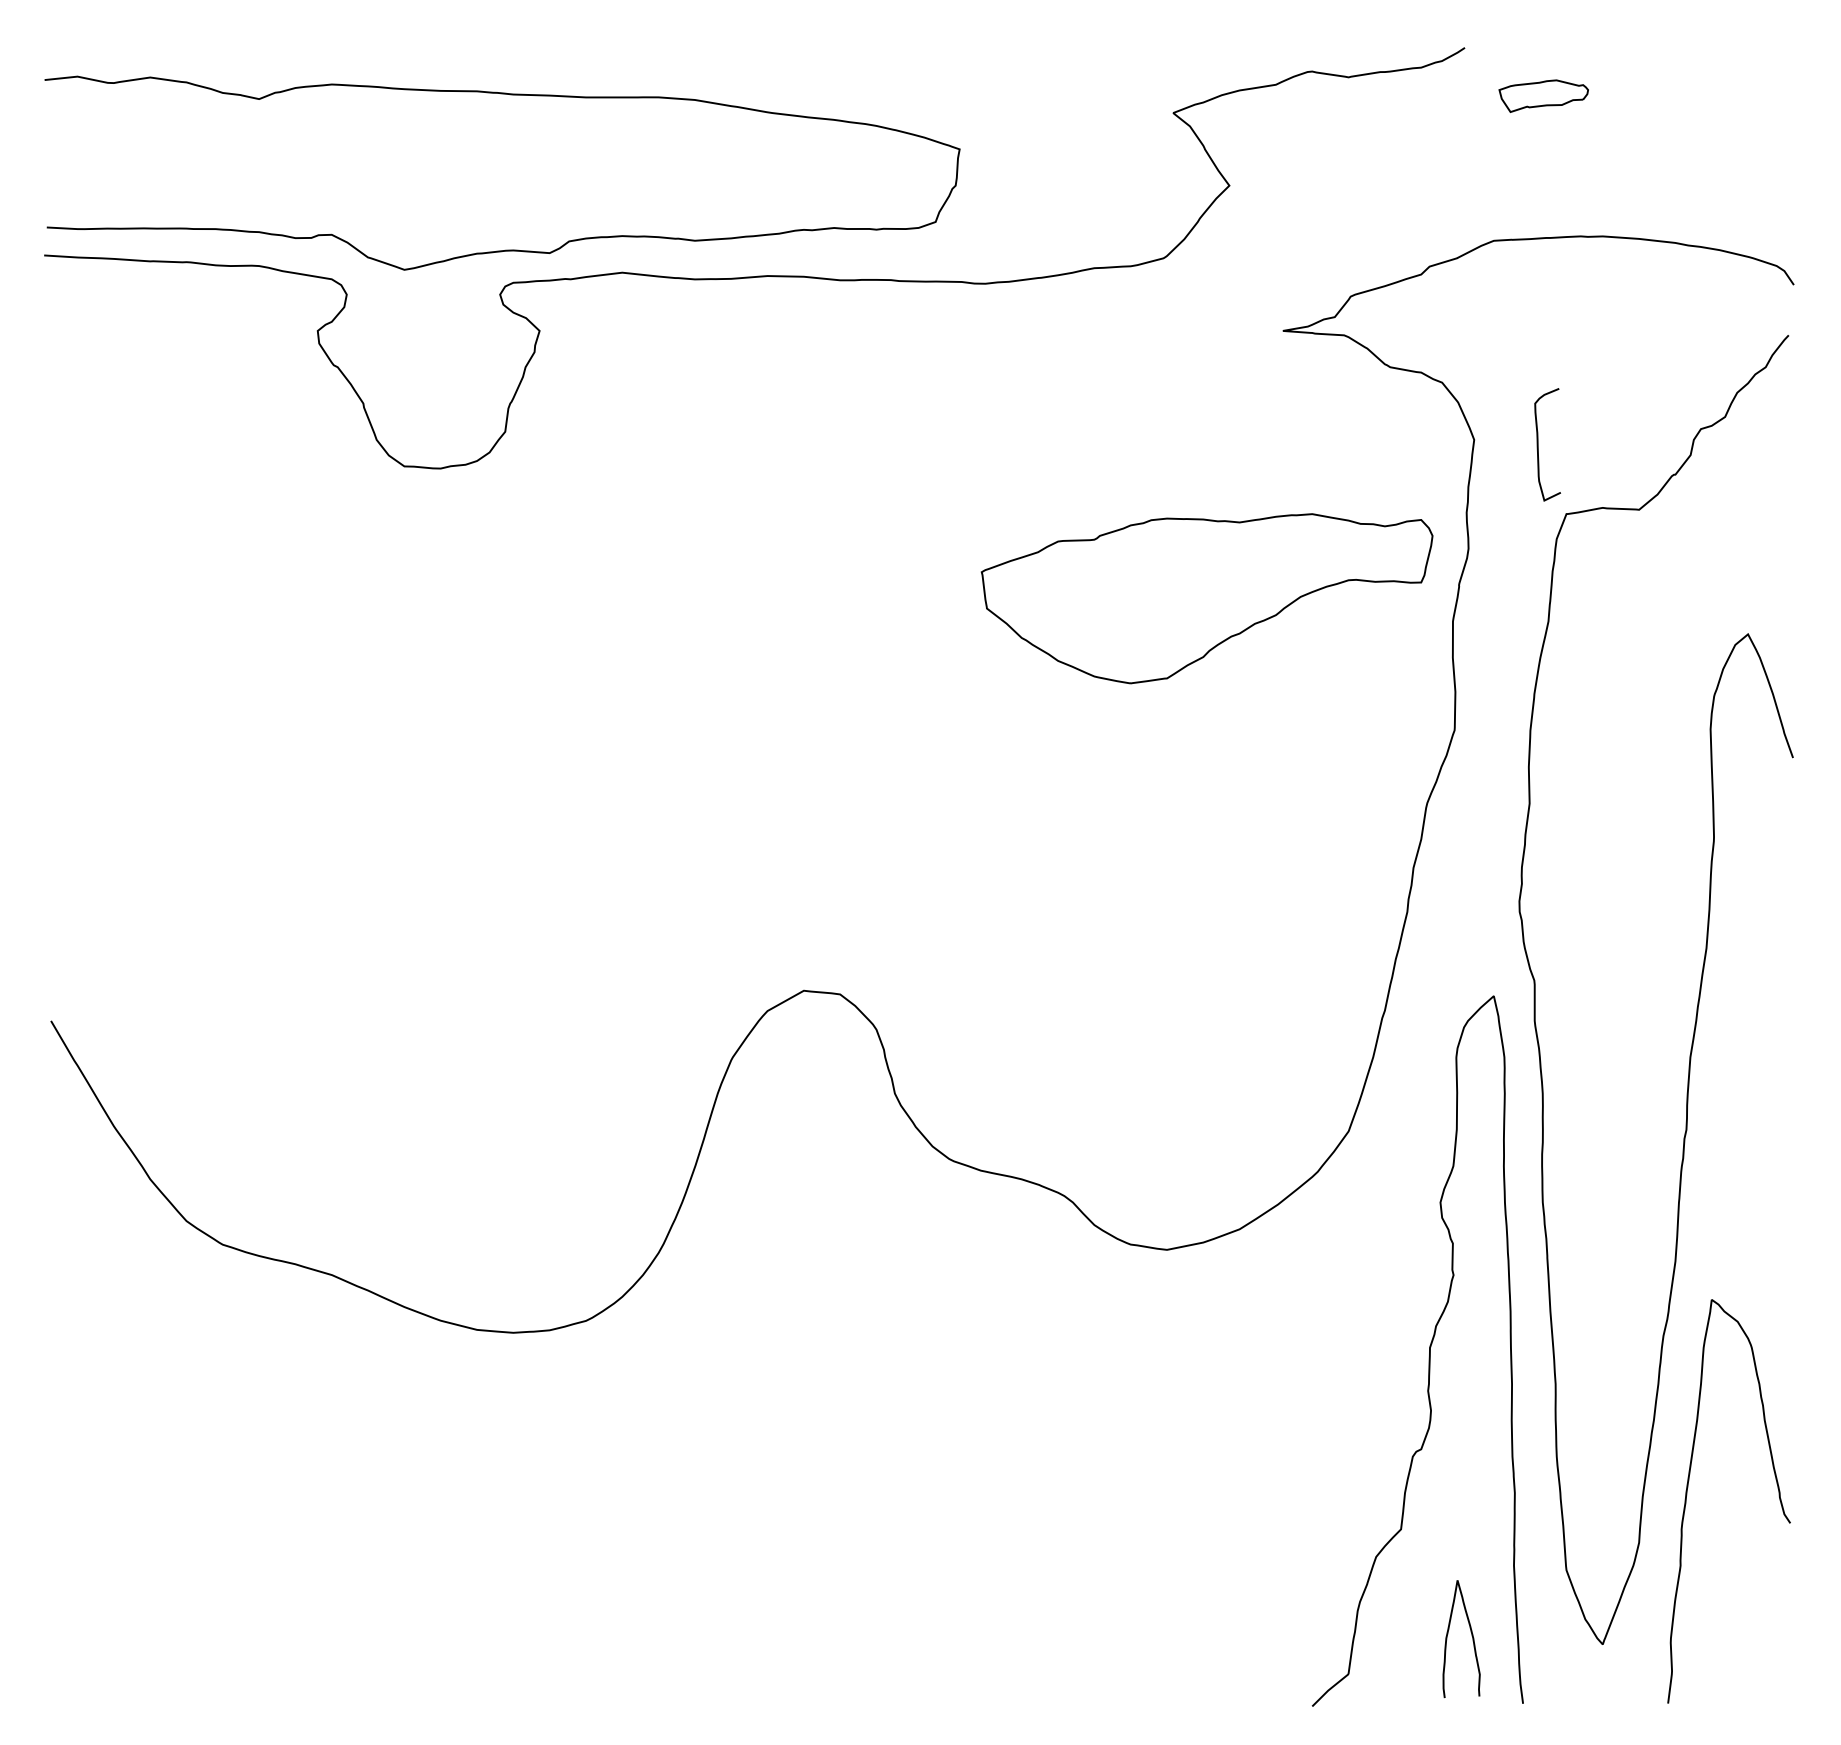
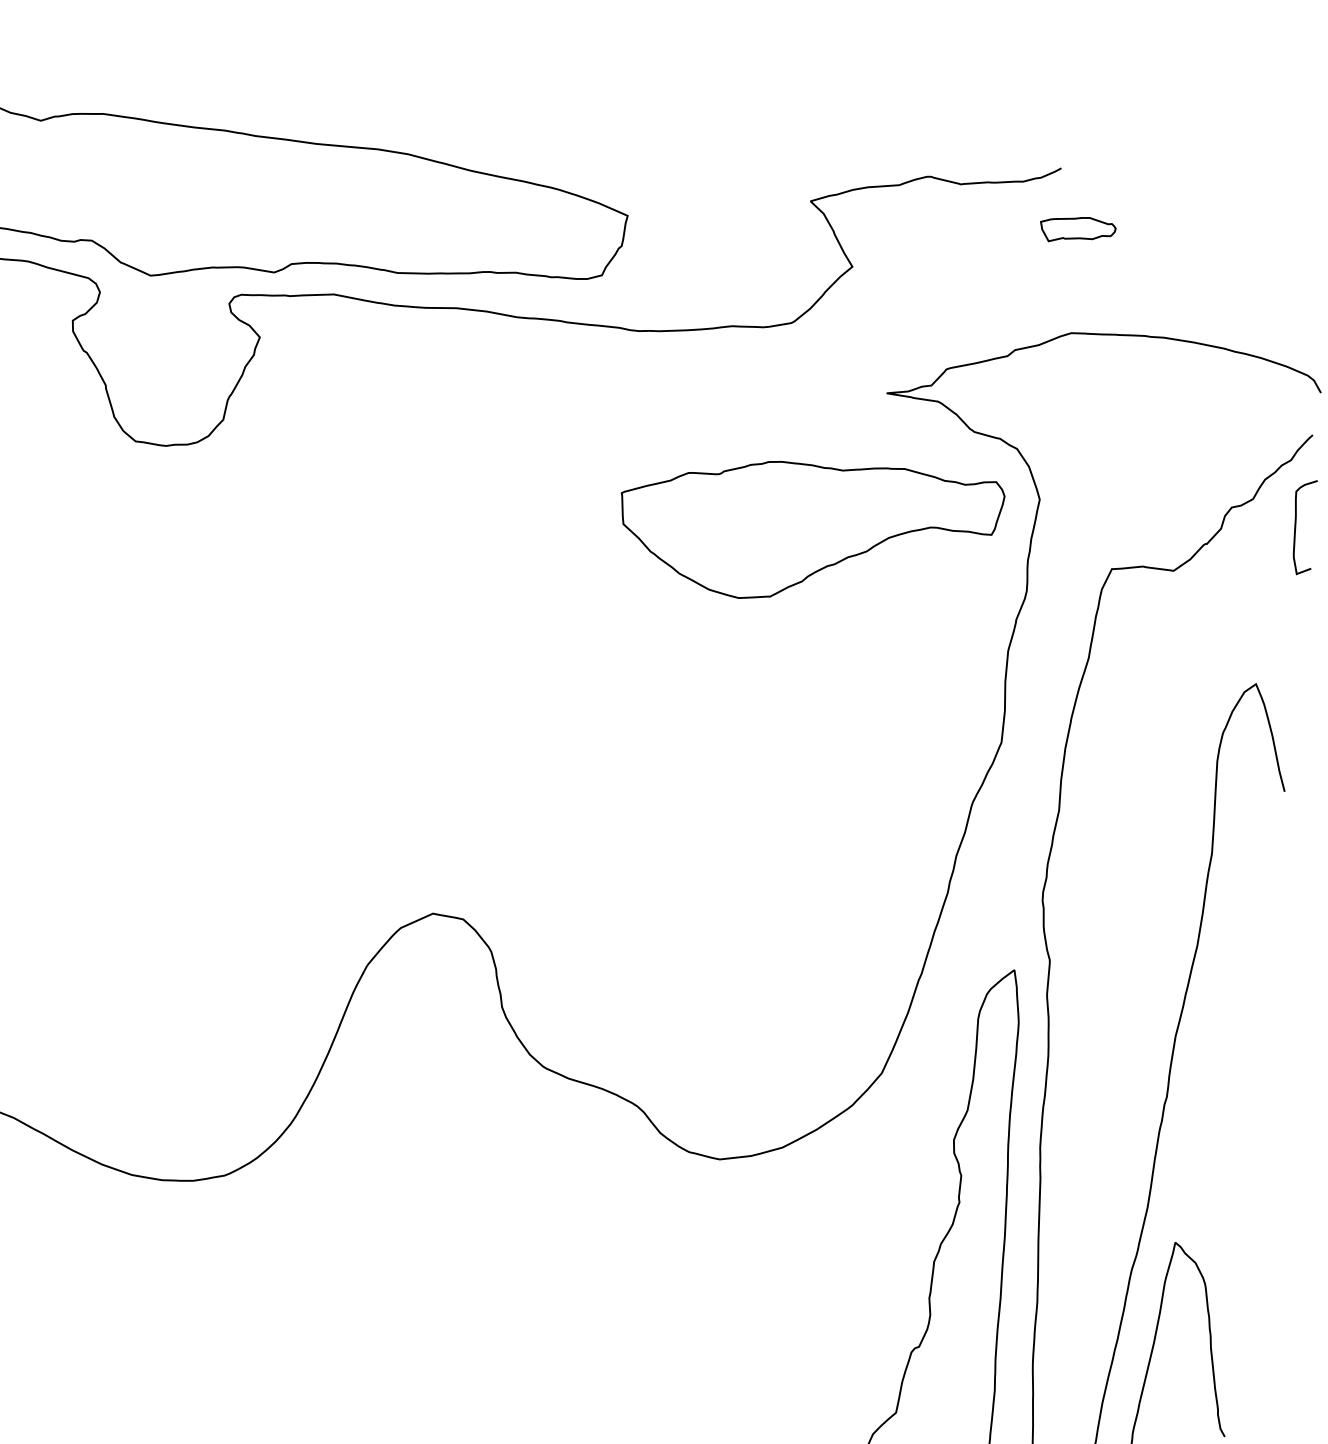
part: (1543, 95) -> (1077, 229), moved
curve: (1538, 444) -> (1296, 526), moved
part: (1206, 598) -> (809, 532), moved

